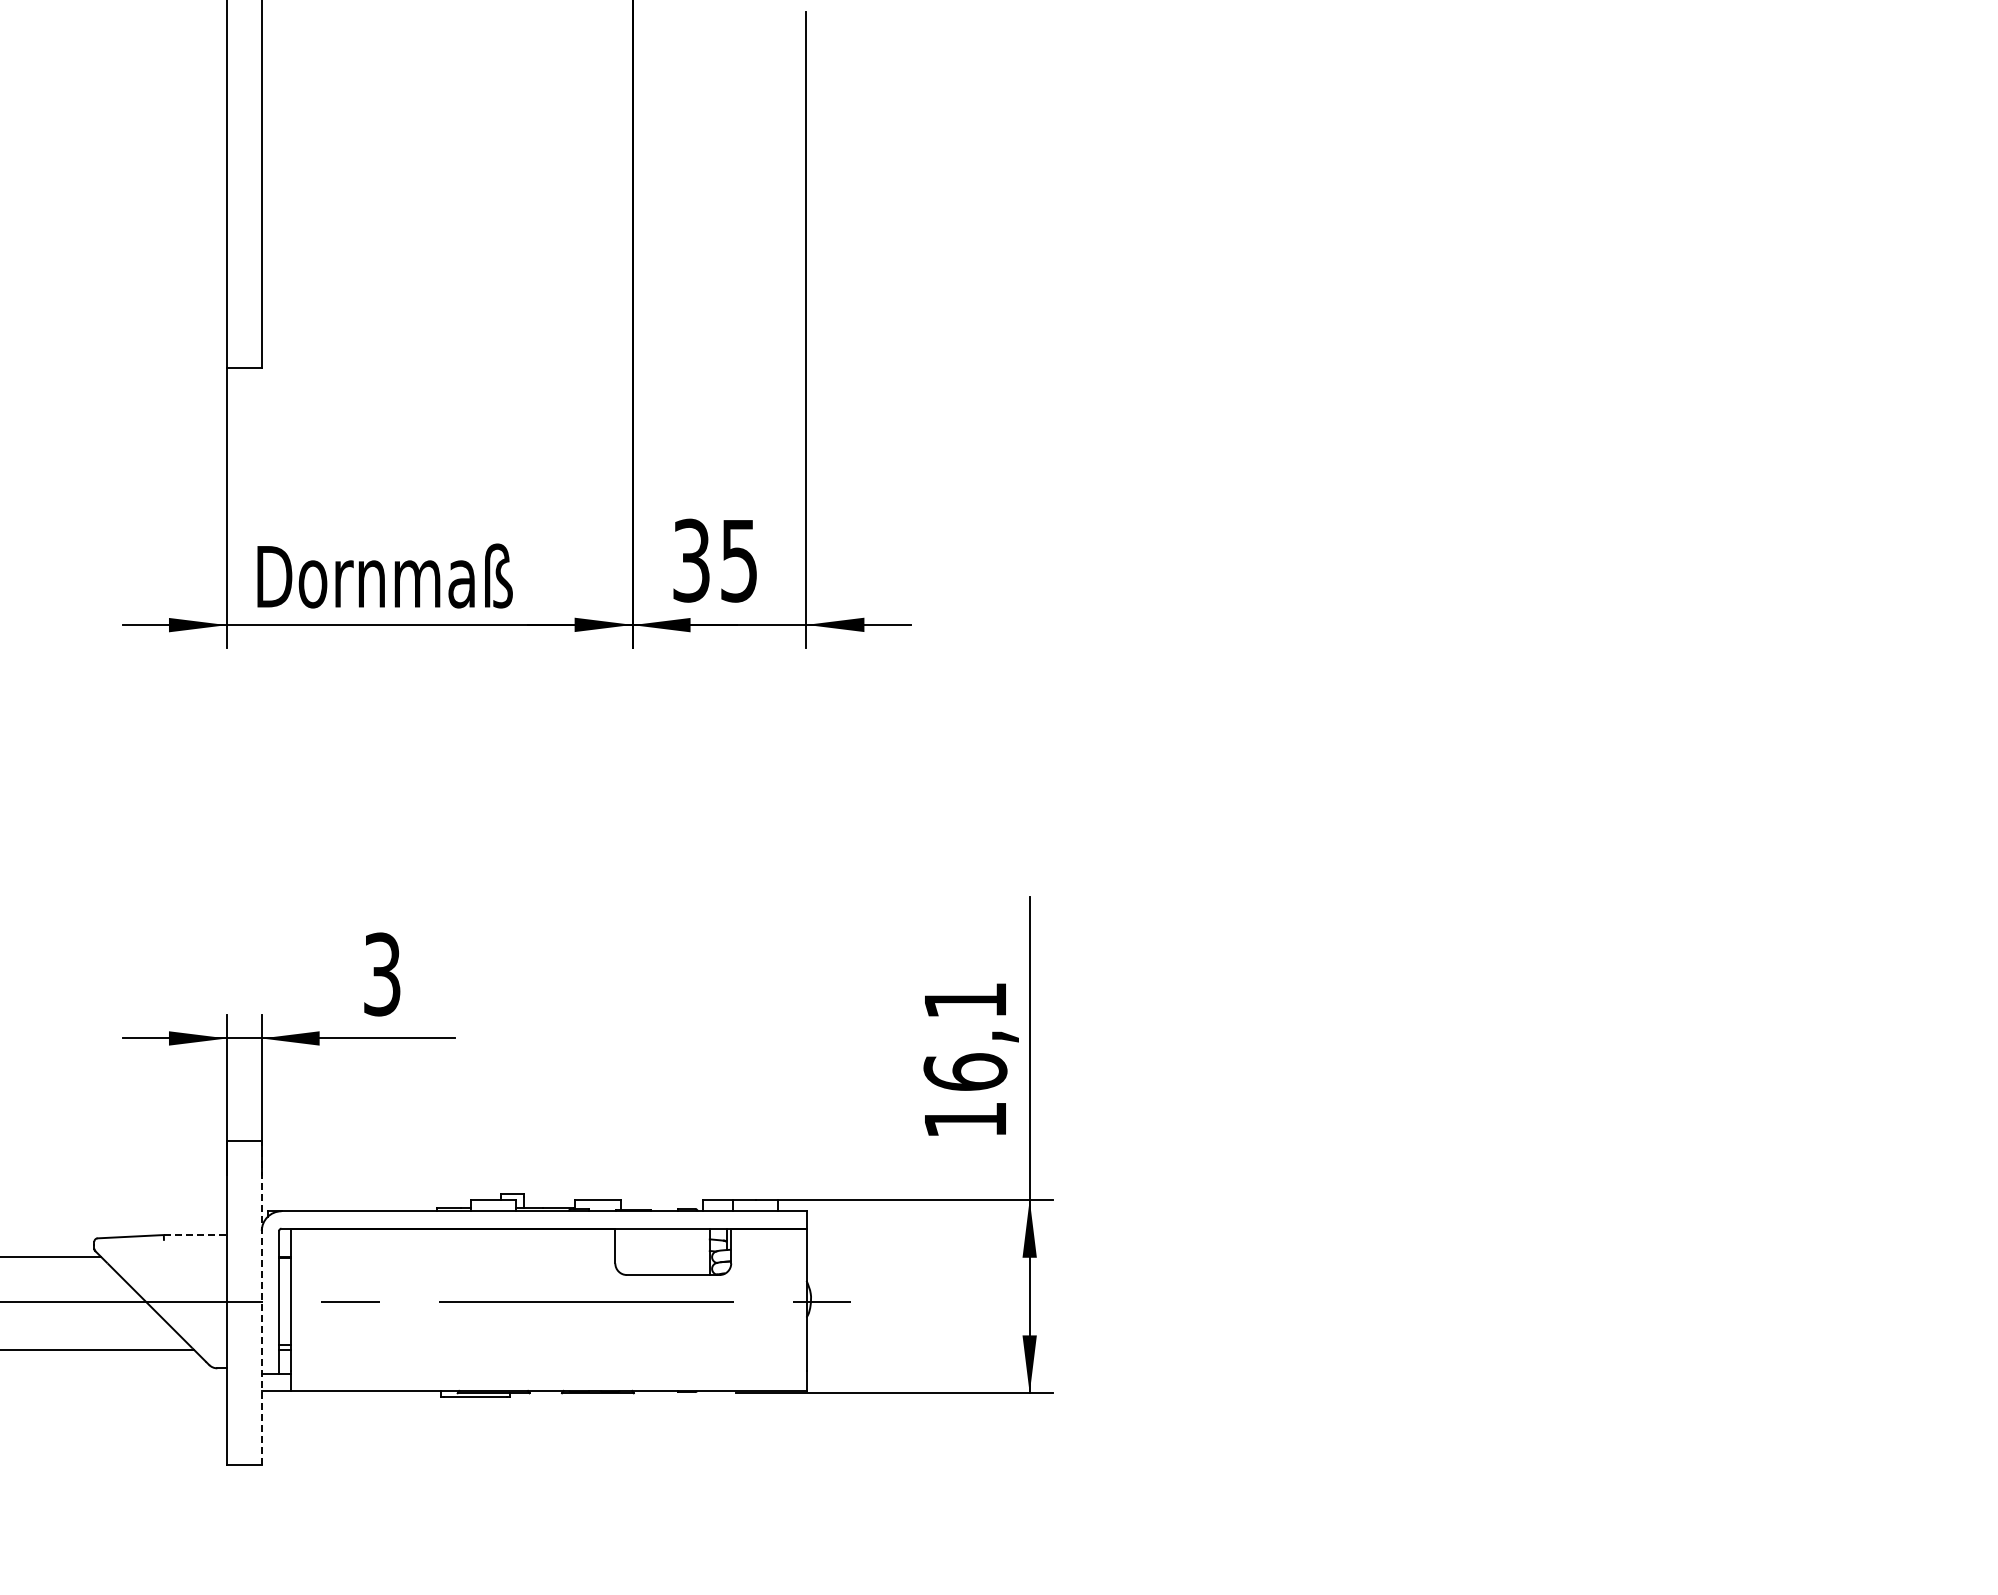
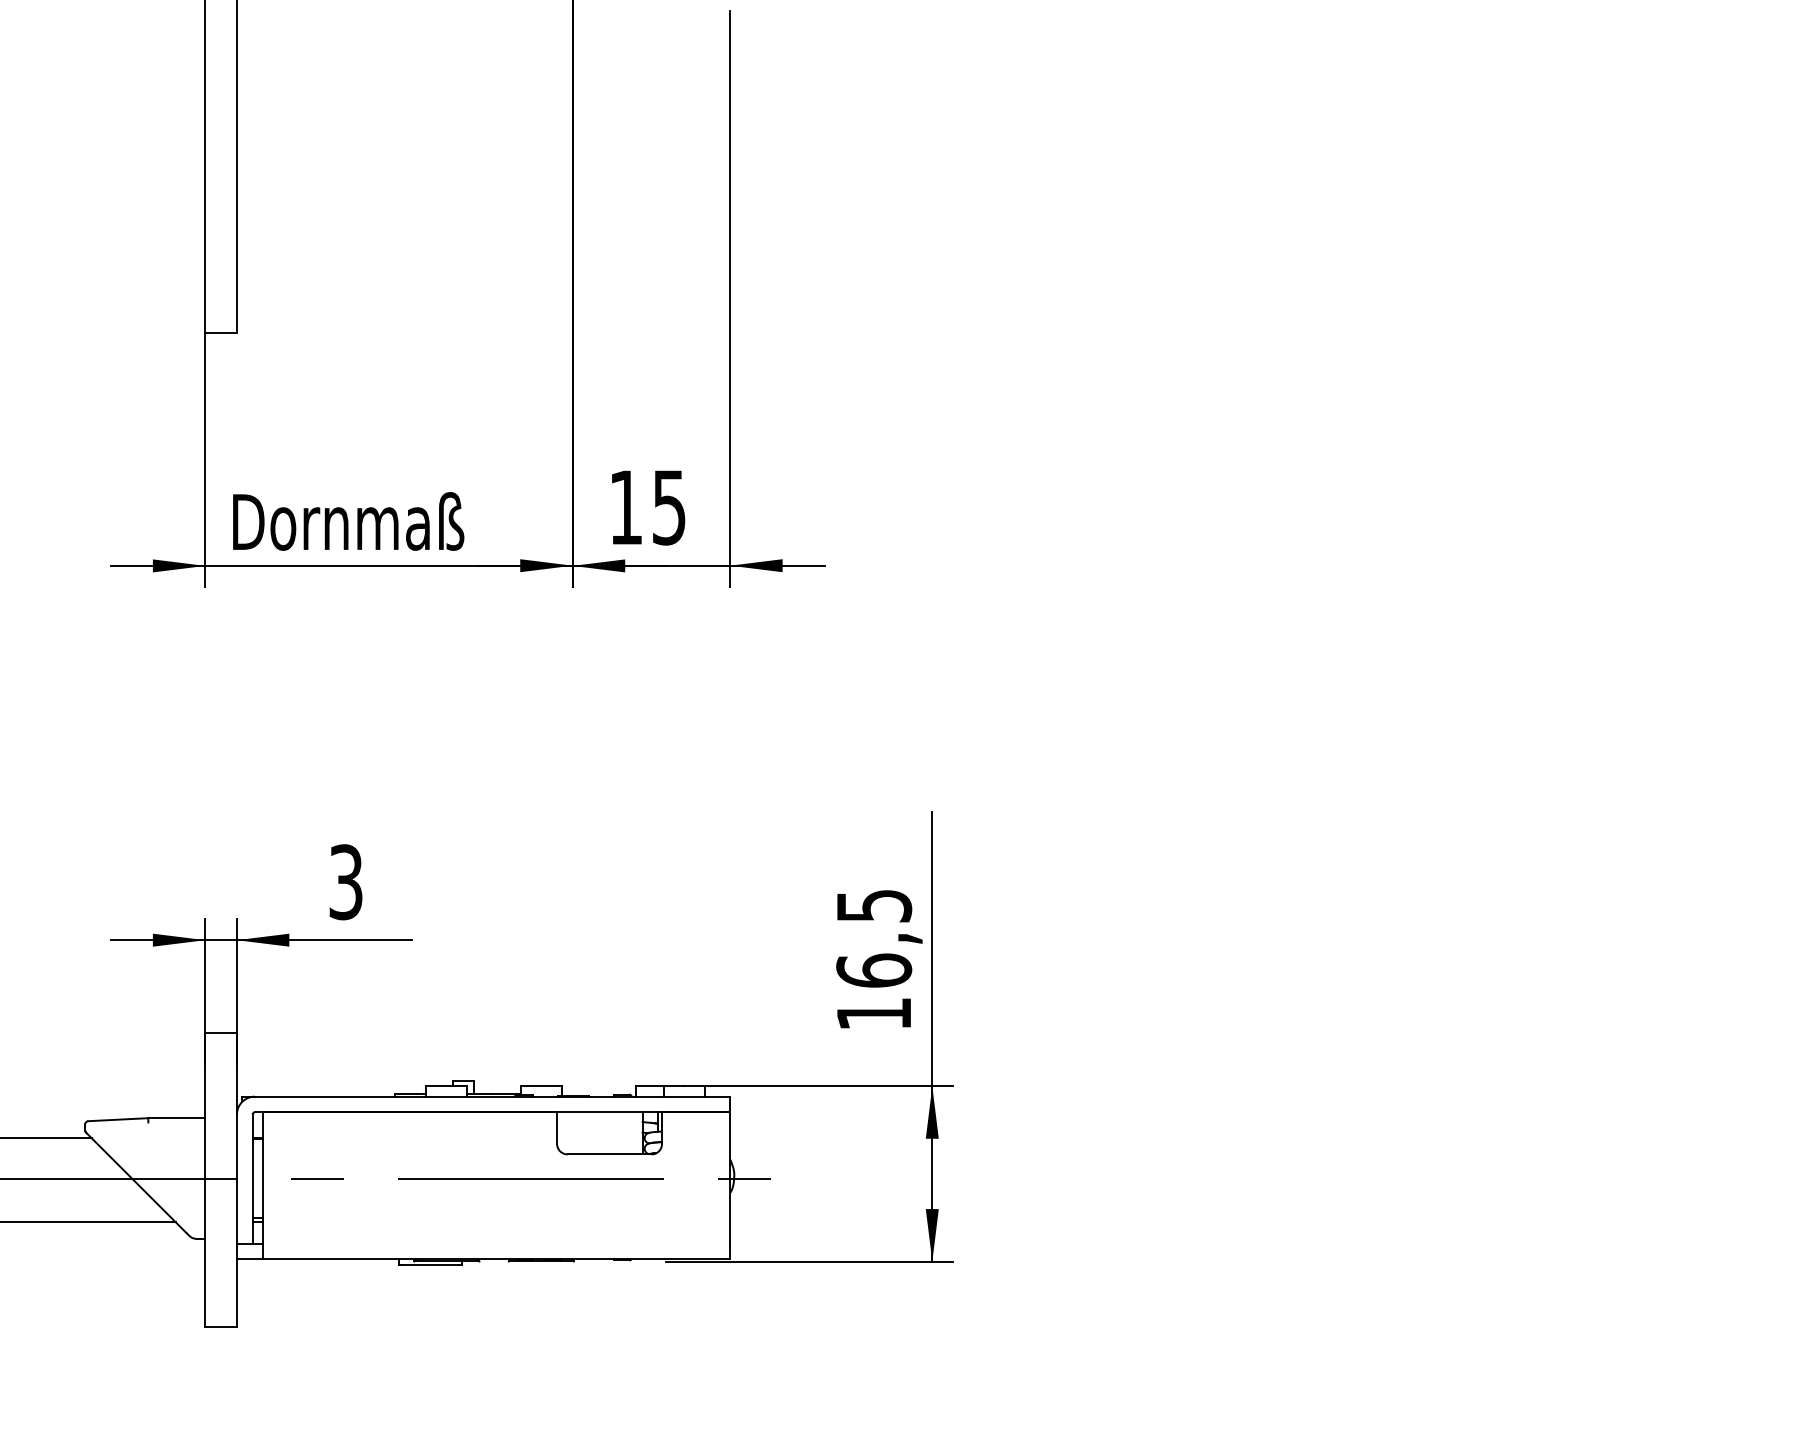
text: (691, 560) -> (626, 507), 35 -> 15
text: (966, 1000) -> (875, 905), 16,1 -> 16,5
line: (195, 1235) -> (176, 1118), dashed -> solid
line: (261, 1302) -> (236, 1179), dashed -> solid

